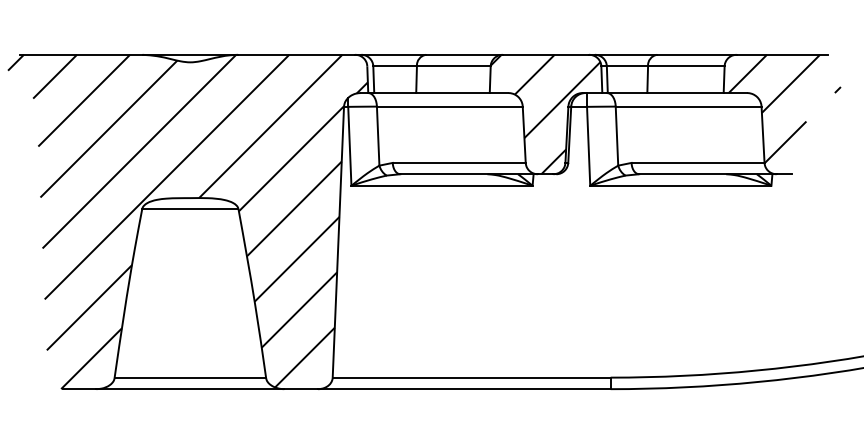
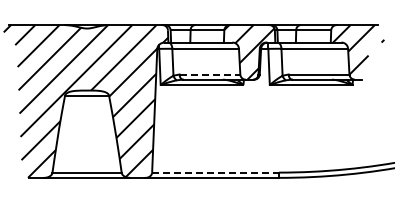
line: (460, 162) -> (210, 74), solid -> dashed
line: (471, 377) -> (215, 172), solid -> dashed

